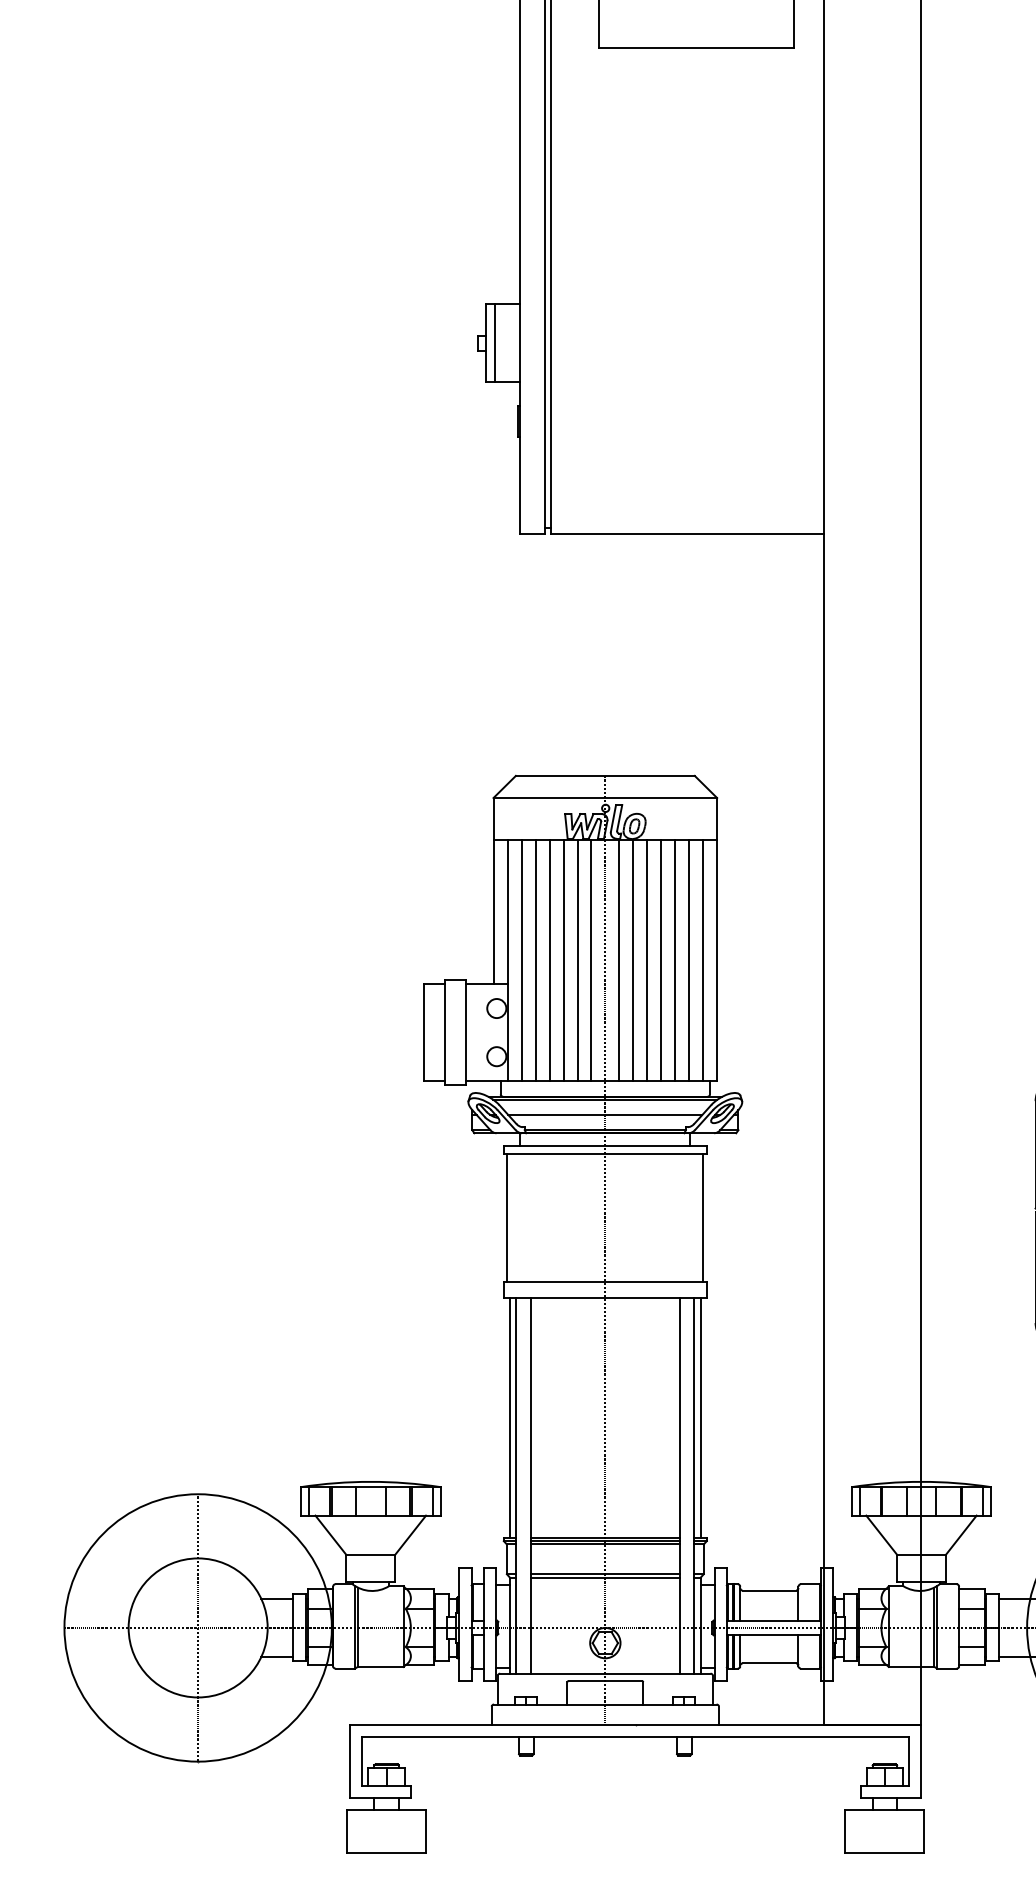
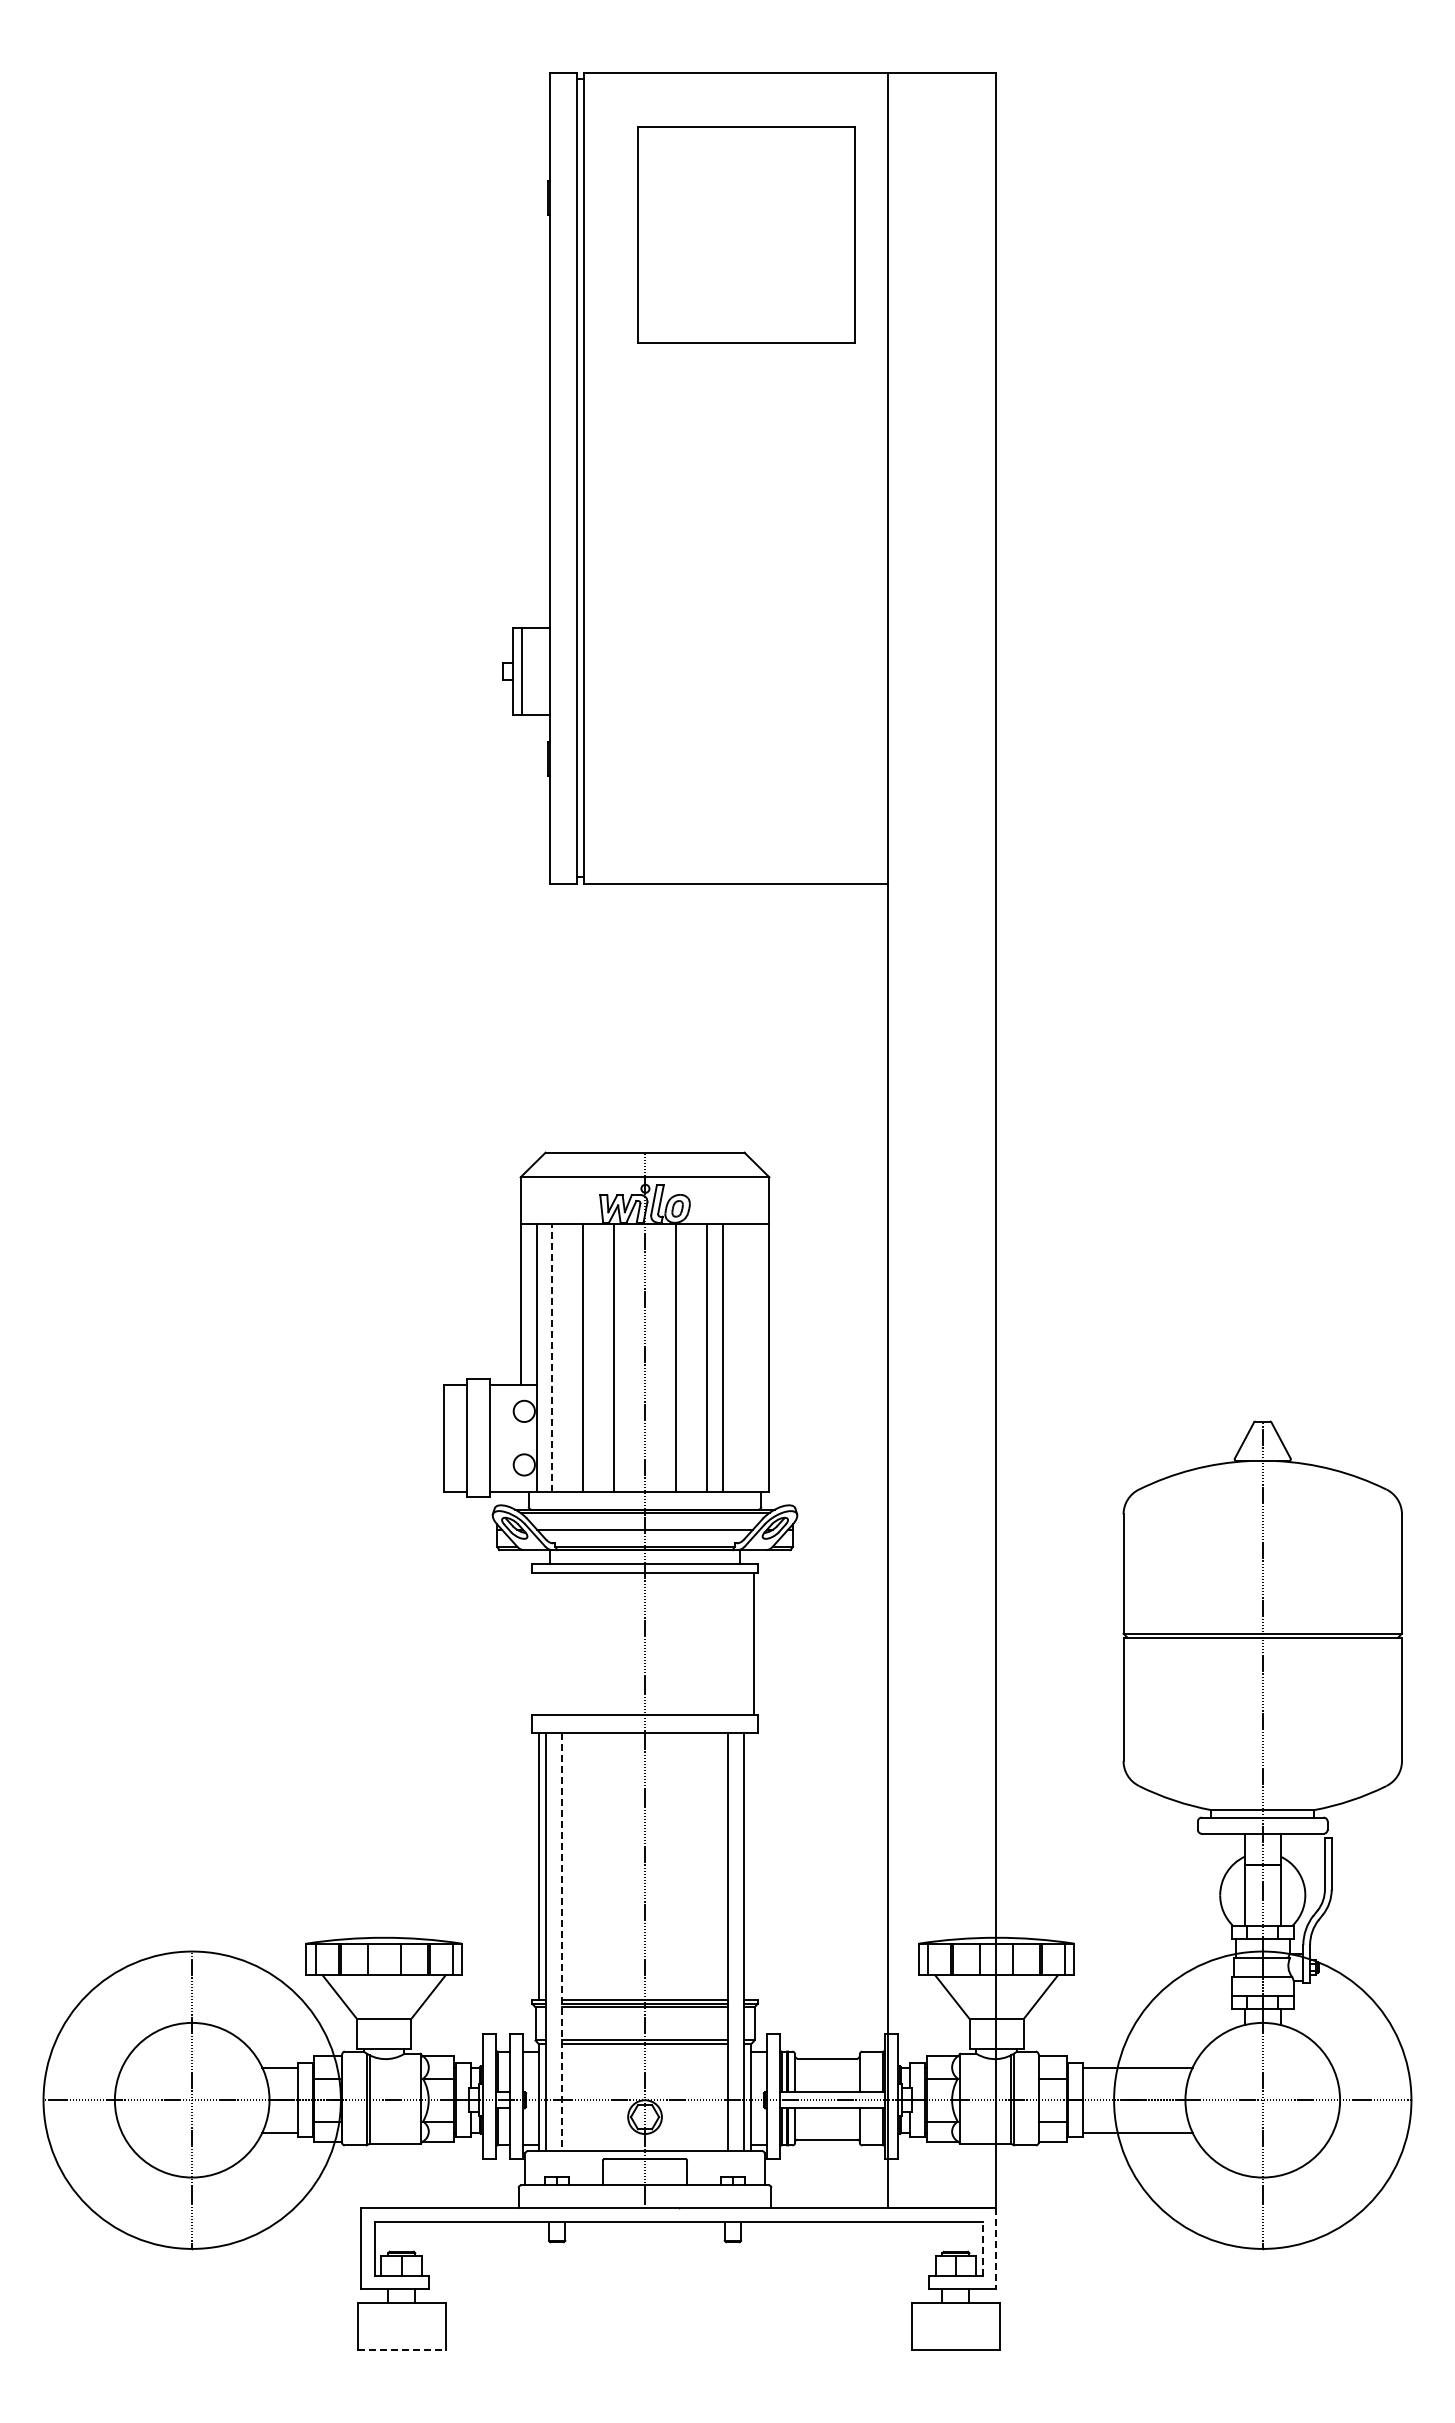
line: (522, 960) -> (552, 1357), solid -> dashed
line: (535, 960) -> (567, 1357), removed
line: (563, 960) -> (598, 1357), removed
line: (591, 960) -> (629, 1357), removed
line: (619, 960) -> (660, 1357), removed
line: (647, 960) -> (691, 1357), removed
line: (688, 960) -> (737, 1357), removed
line: (702, 960) -> (753, 1357), removed
line: (507, 1217) -> (536, 1643), removed
line: (701, 1417) -> (751, 1866), removed
line: (531, 1486) -> (562, 1942), solid -> dashed
line: (908, 1761) -> (982, 2248), solid -> dashed
line: (921, 1761) -> (996, 2248), solid -> dashed
line: (386, 1852) -> (401, 2350), solid -> dashed

